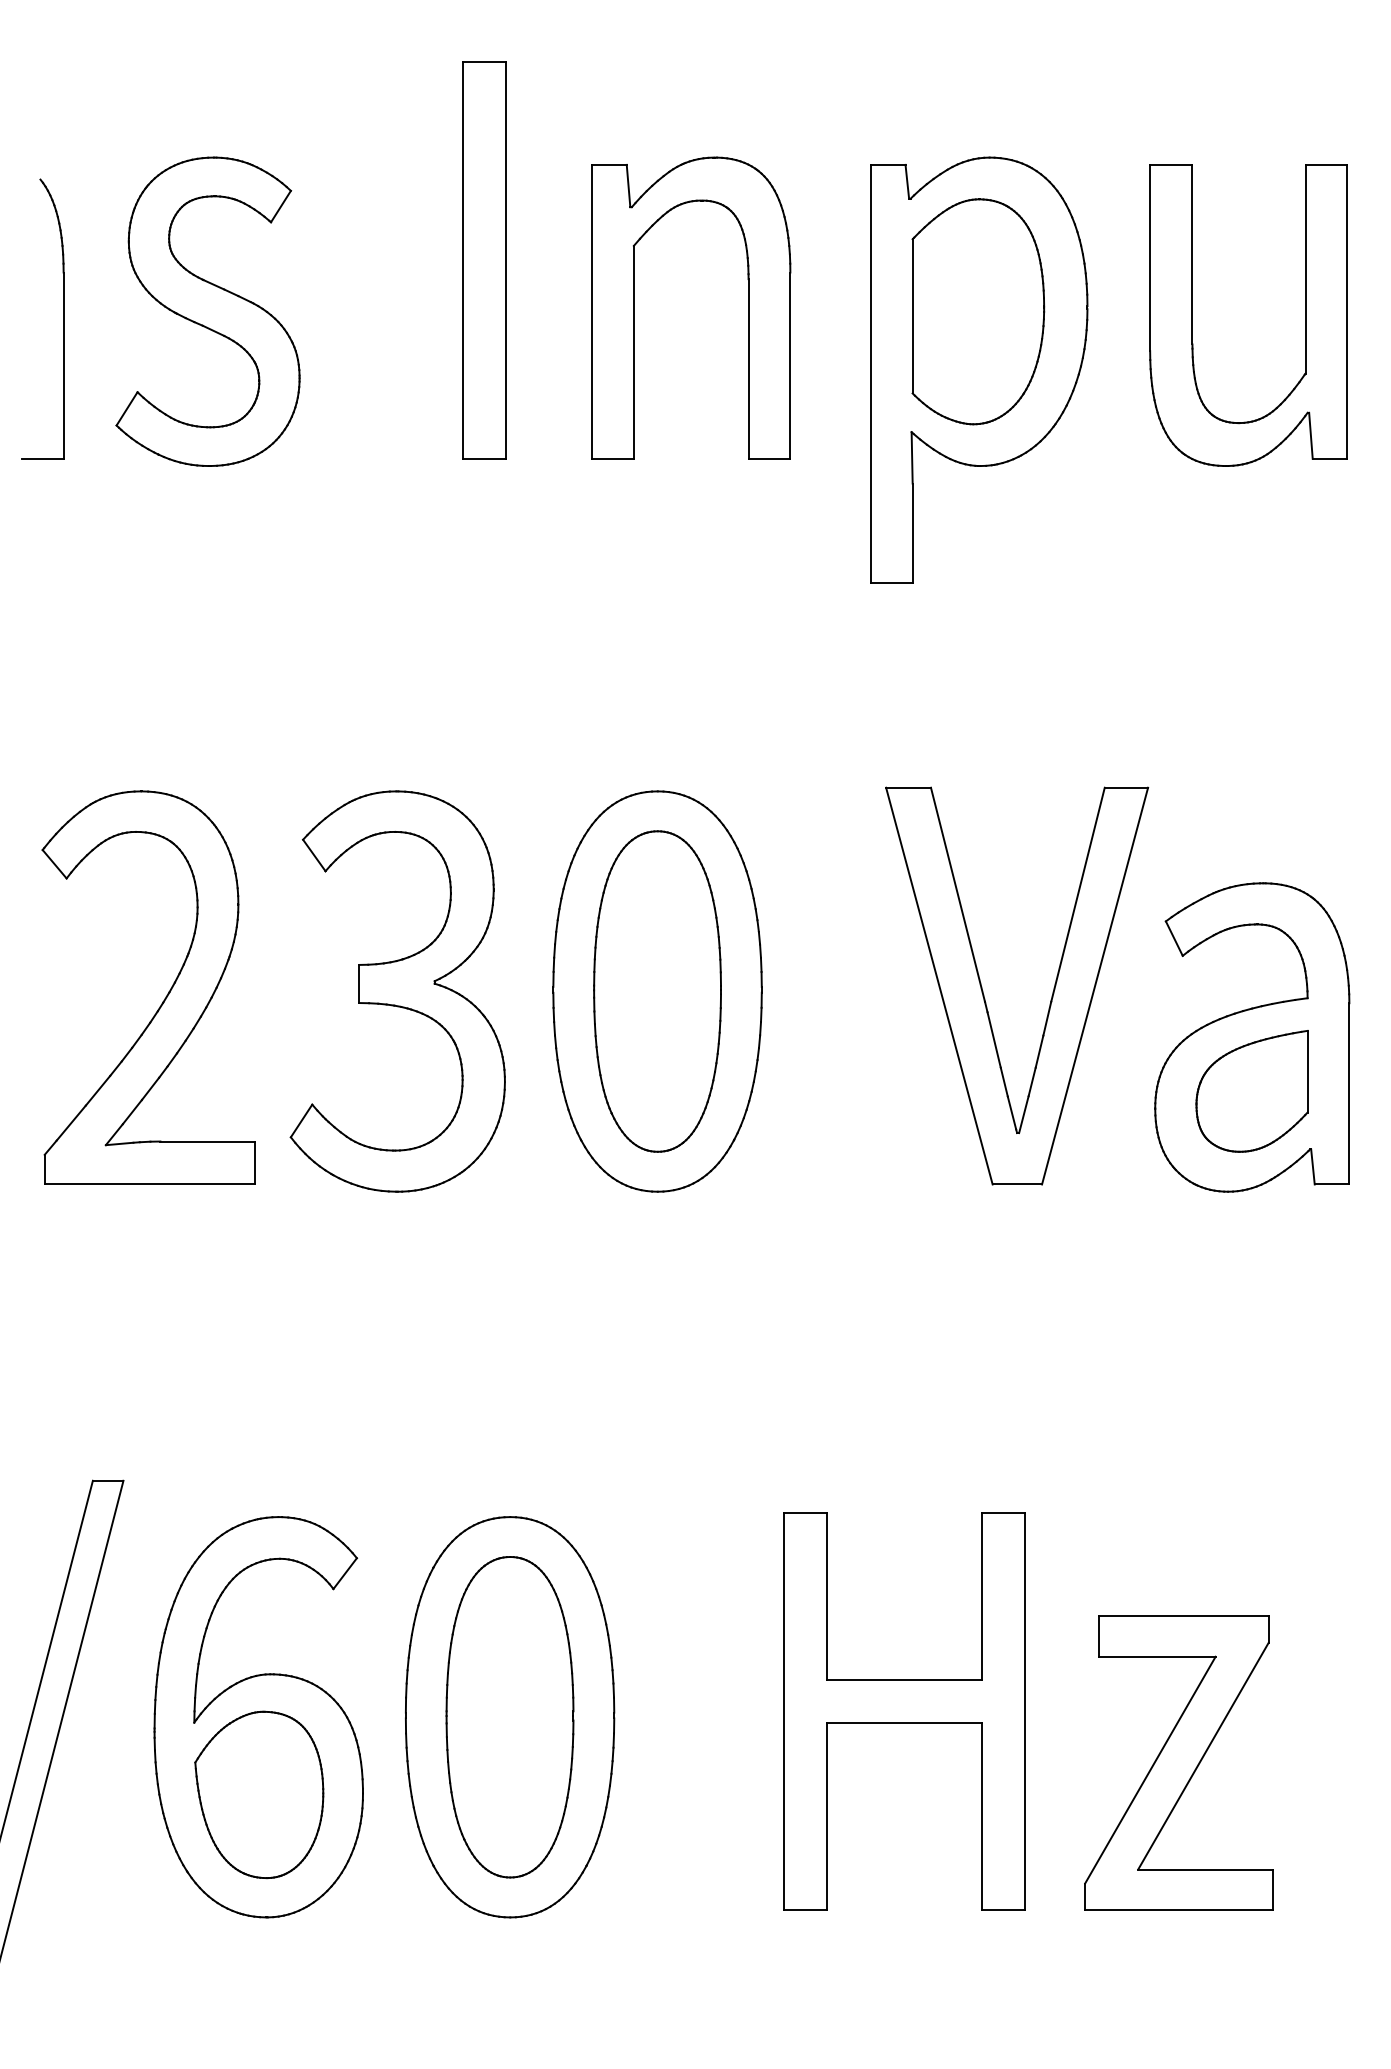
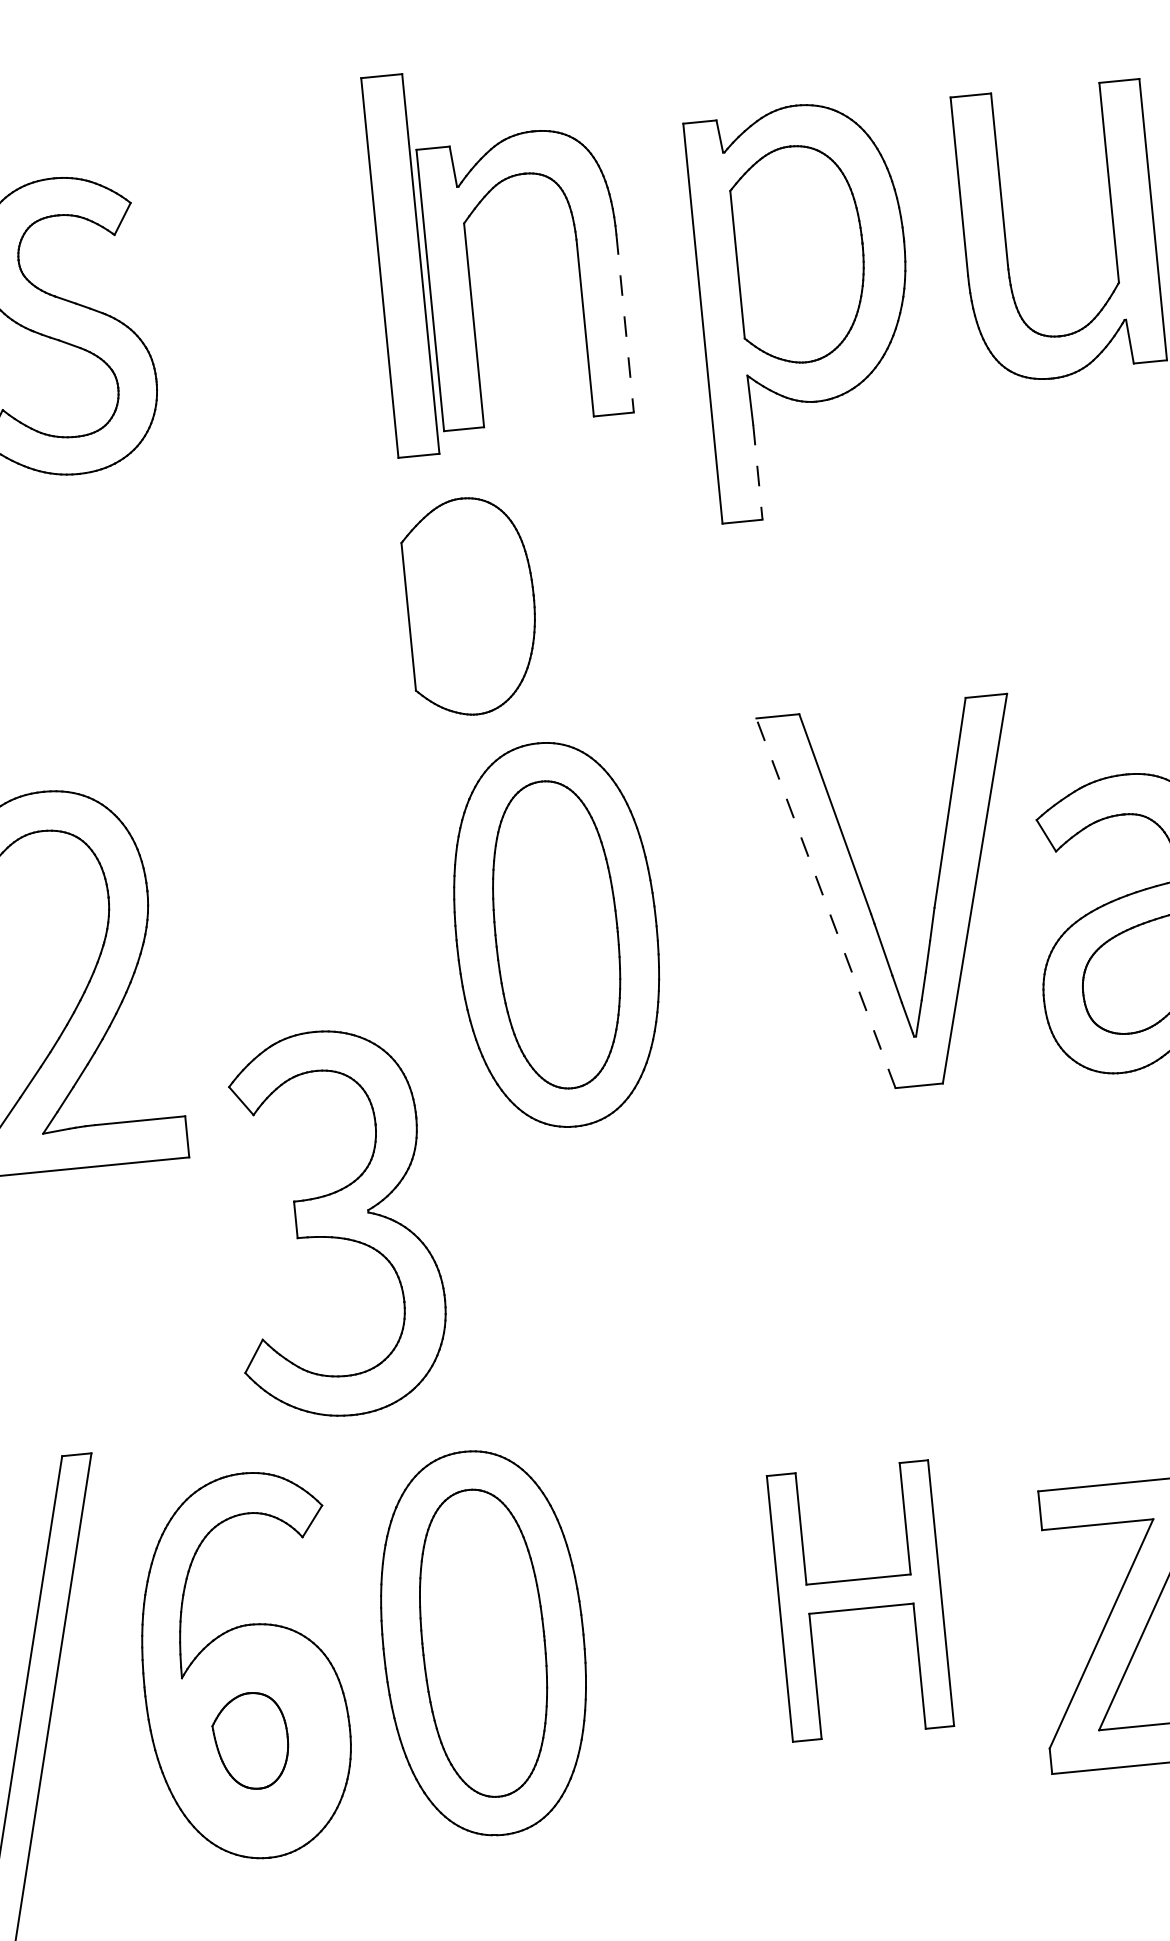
part: (484, 260) -> (400, 266), moved
line: (790, 366) -> (625, 324), solid -> dashed
line: (912, 533) -> (757, 472), solid -> dashed
part: (602, 642) -> (471, 606), added
line: (939, 985) -> (826, 902), solid -> dashed
part: (397, 991) -> (333, 1223), moved
part: (904, 1711) -> (860, 1600), size x0.7
part: (259, 1794) -> (251, 1740), size x0.6

